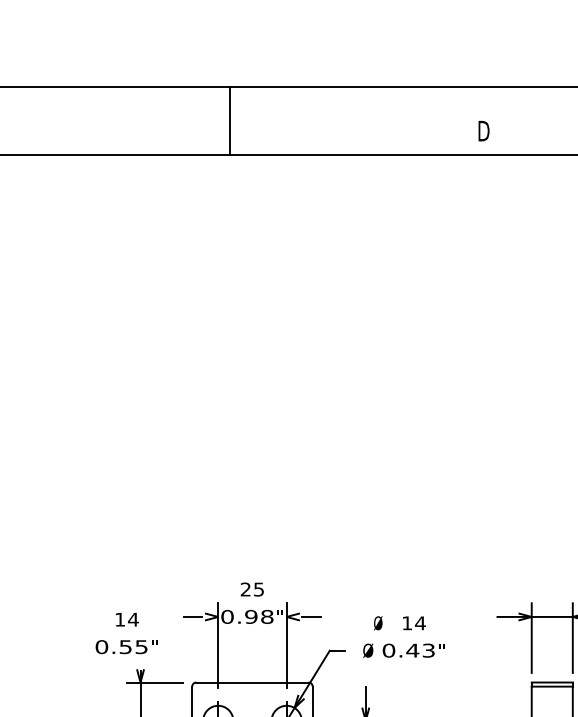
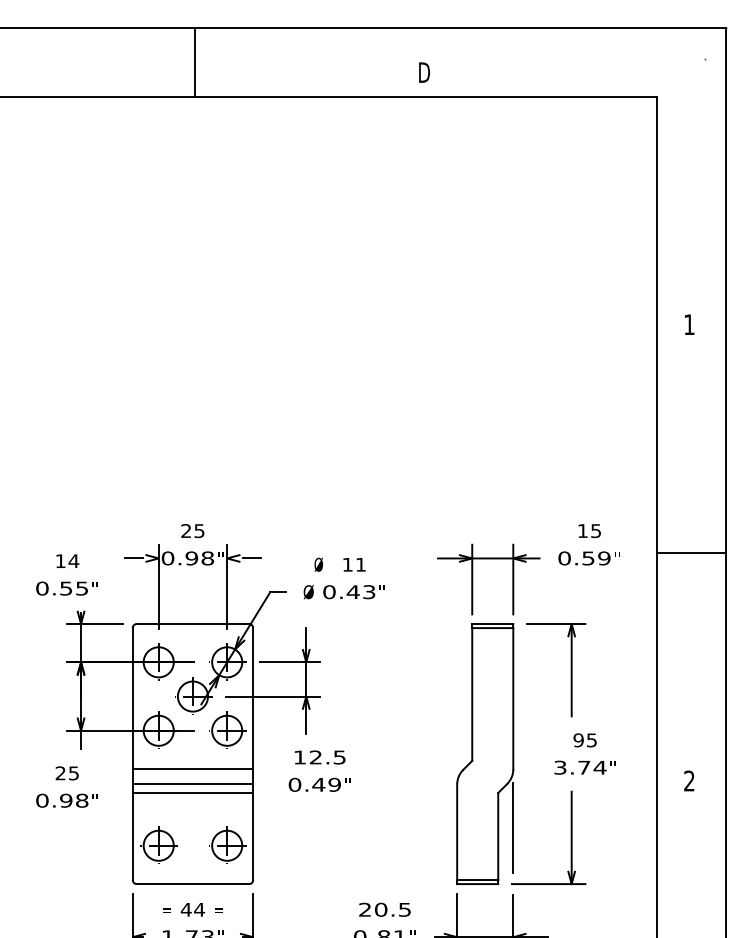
line: (230, 121) -> (195, 62), moved
text: (420, 623) -> (360, 564), 14 -> 11

